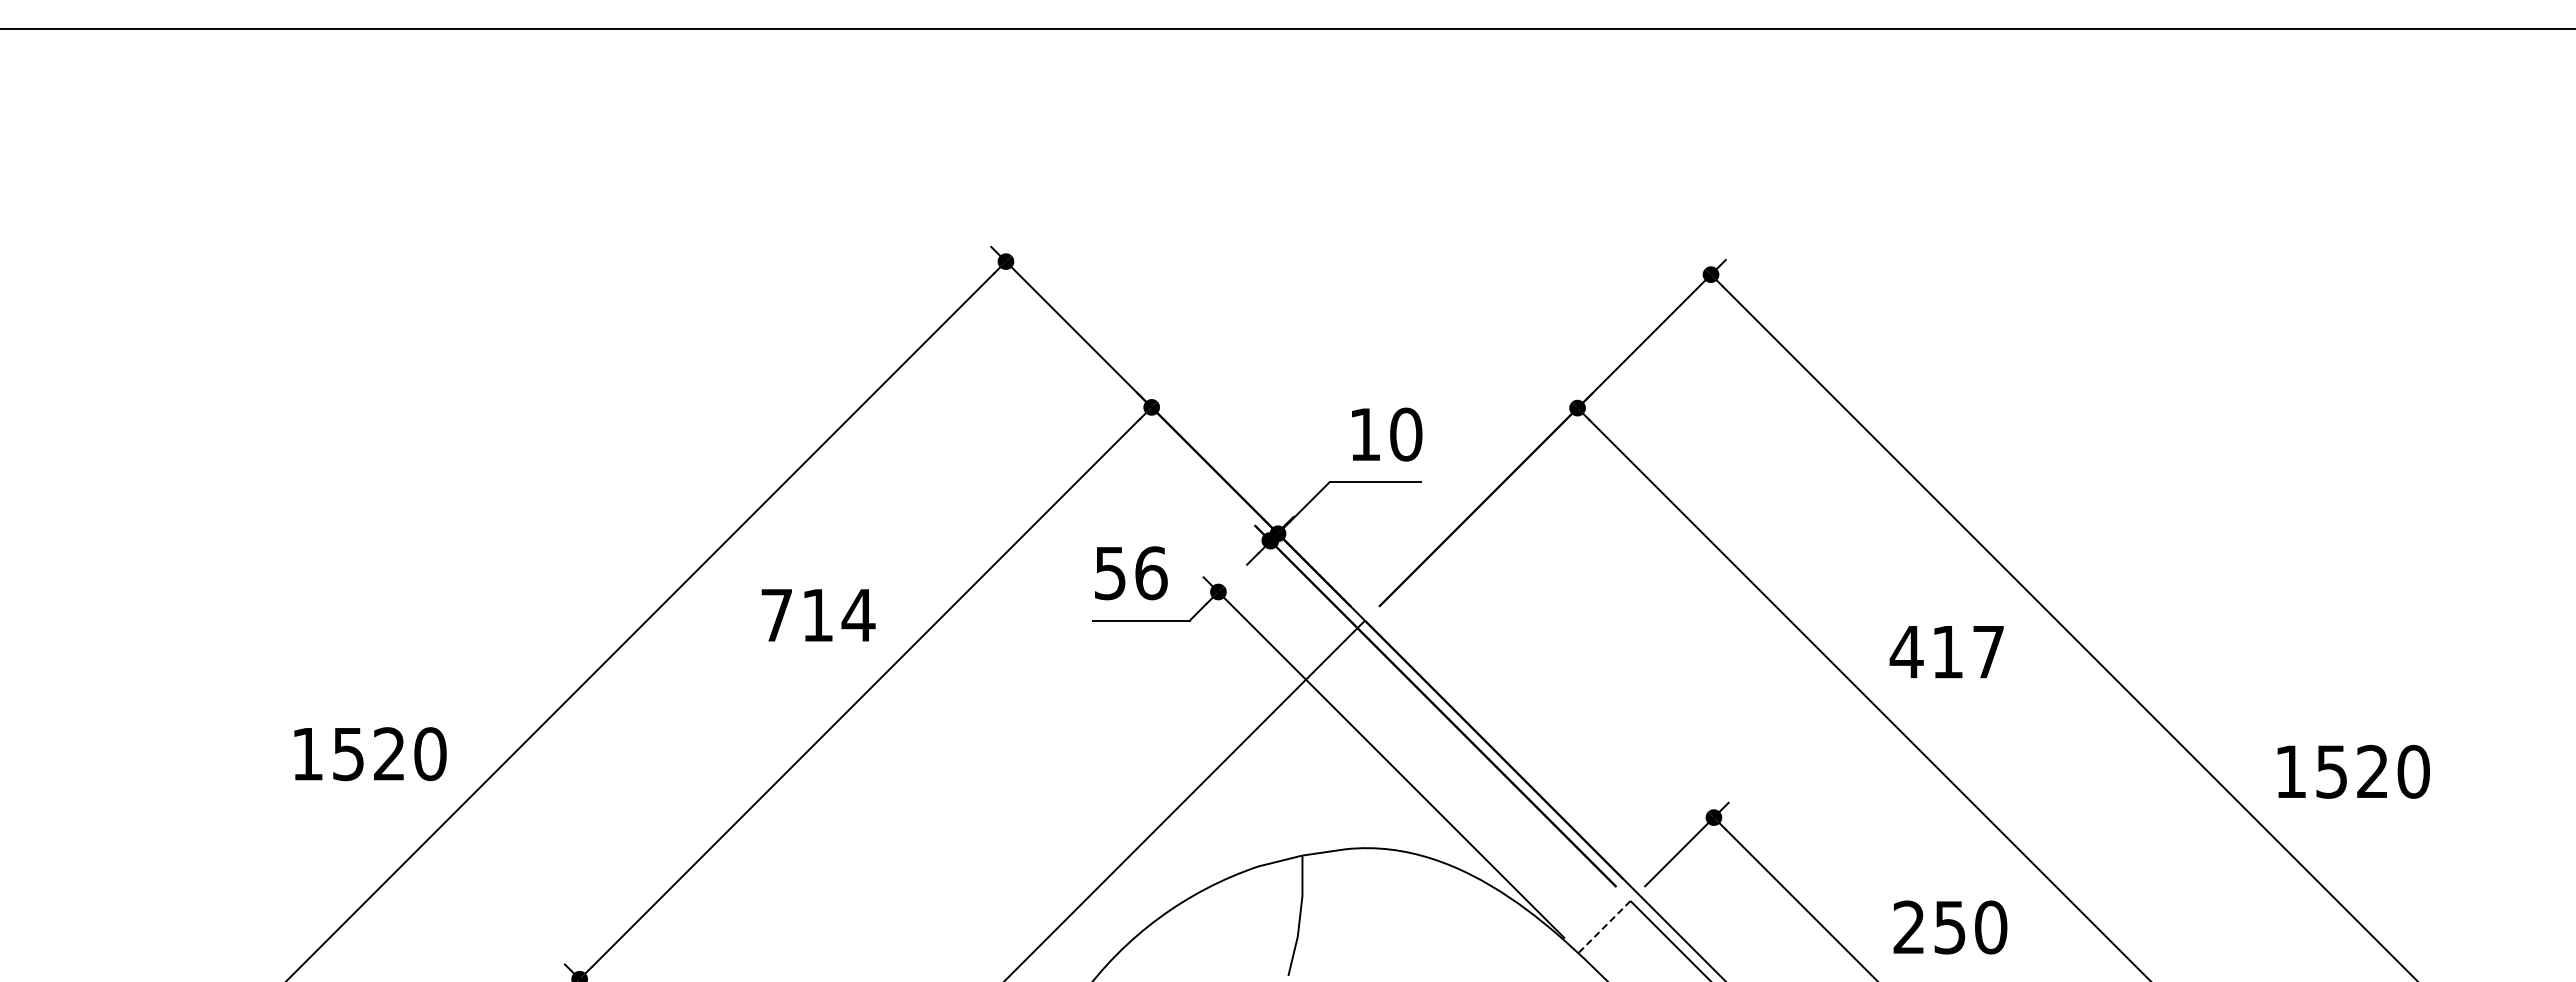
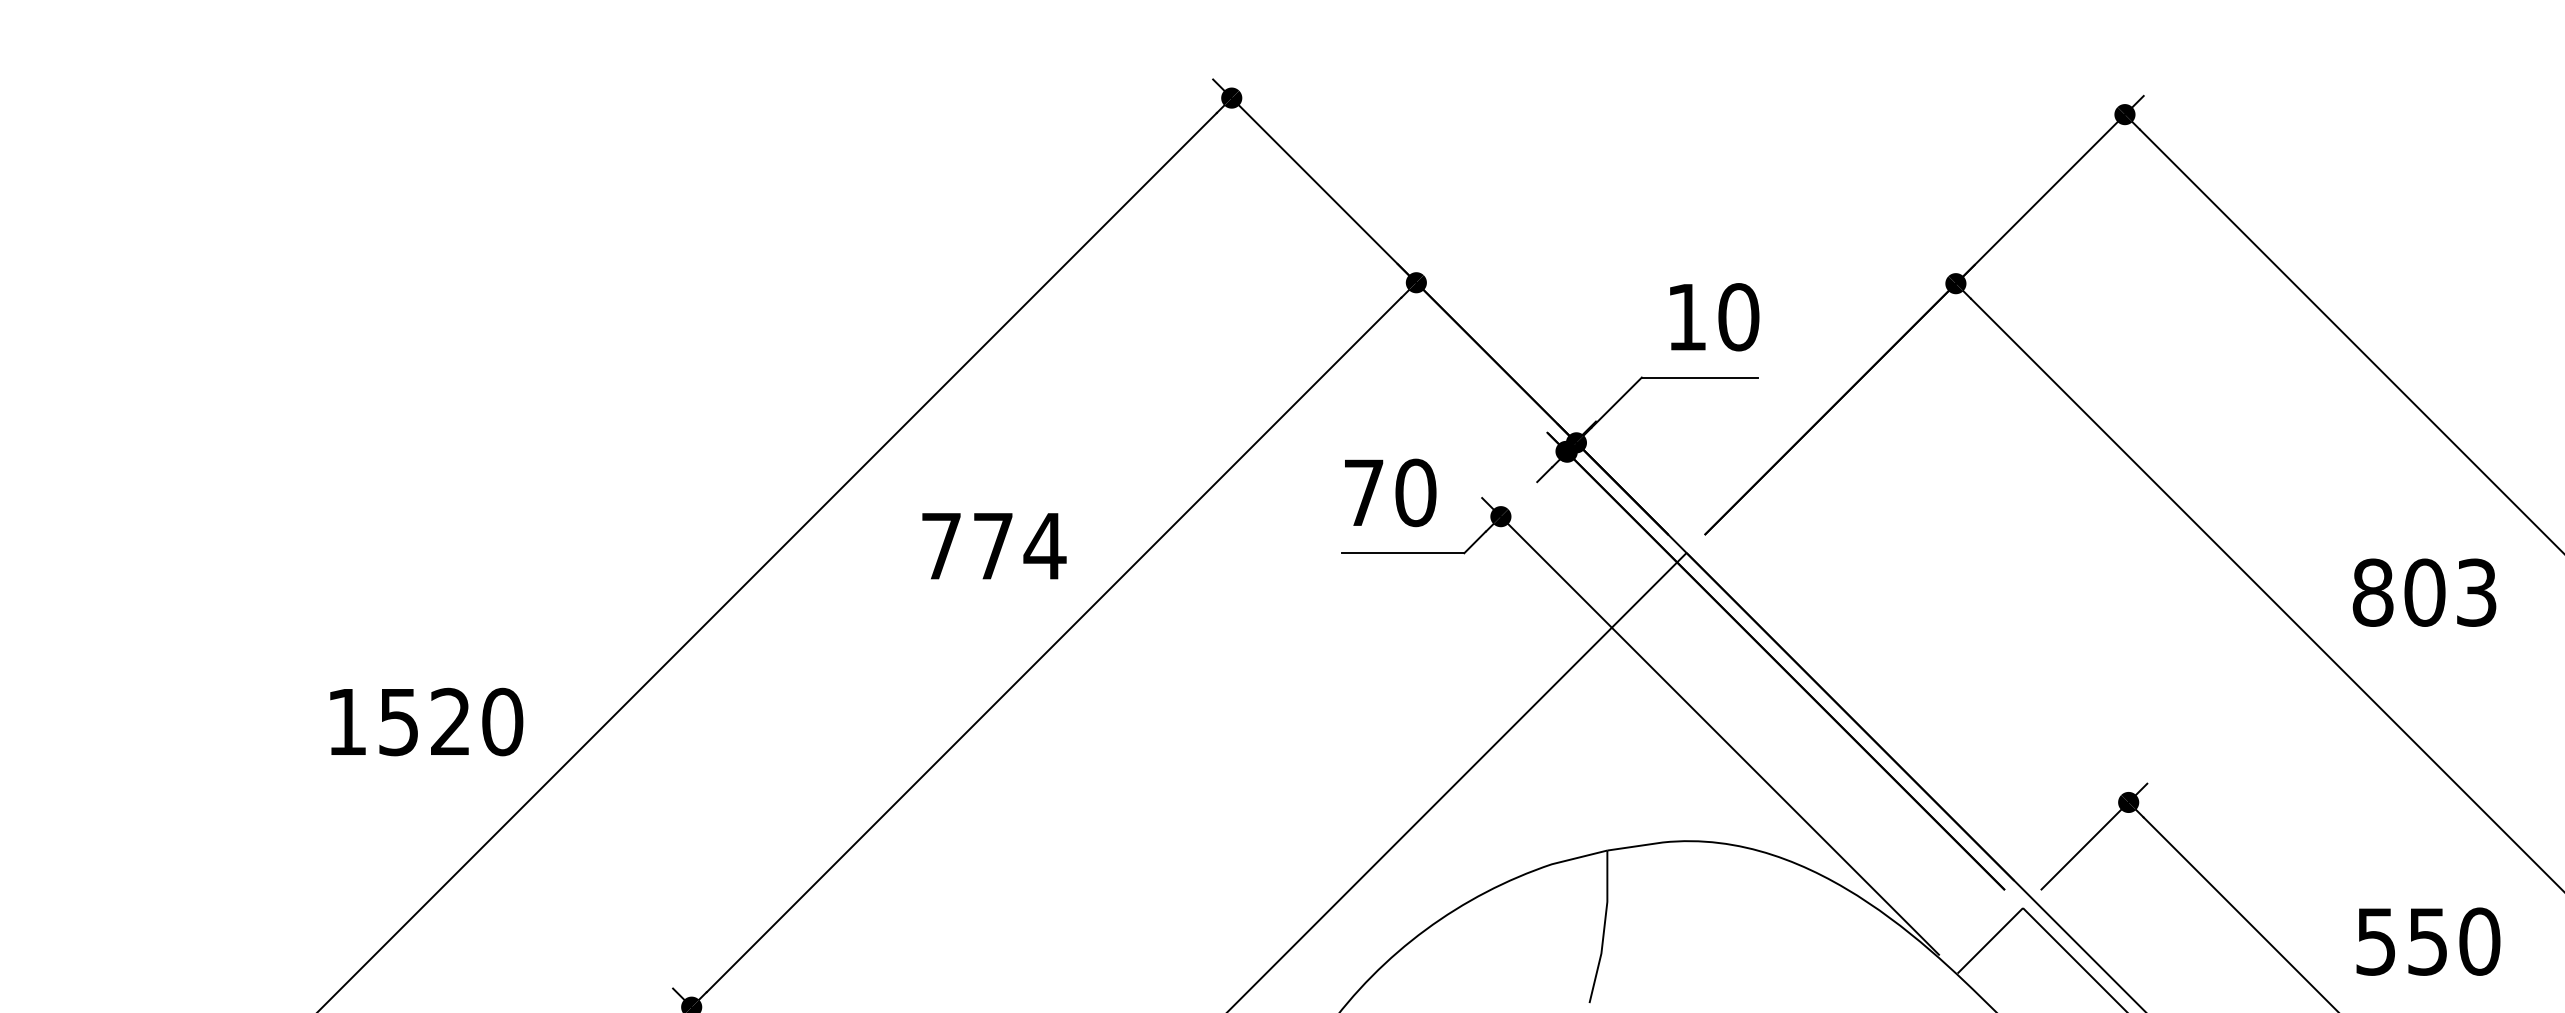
text: (1131, 573) -> (1390, 493), 56 -> 70
text: (817, 615) -> (992, 546), 714 -> 774
text: (1946, 652) -> (2423, 593), 417 -> 803
line: (1604, 927) -> (1990, 941), dashed -> solid
text: (1908, 927) -> (2375, 941), 250 -> 550

